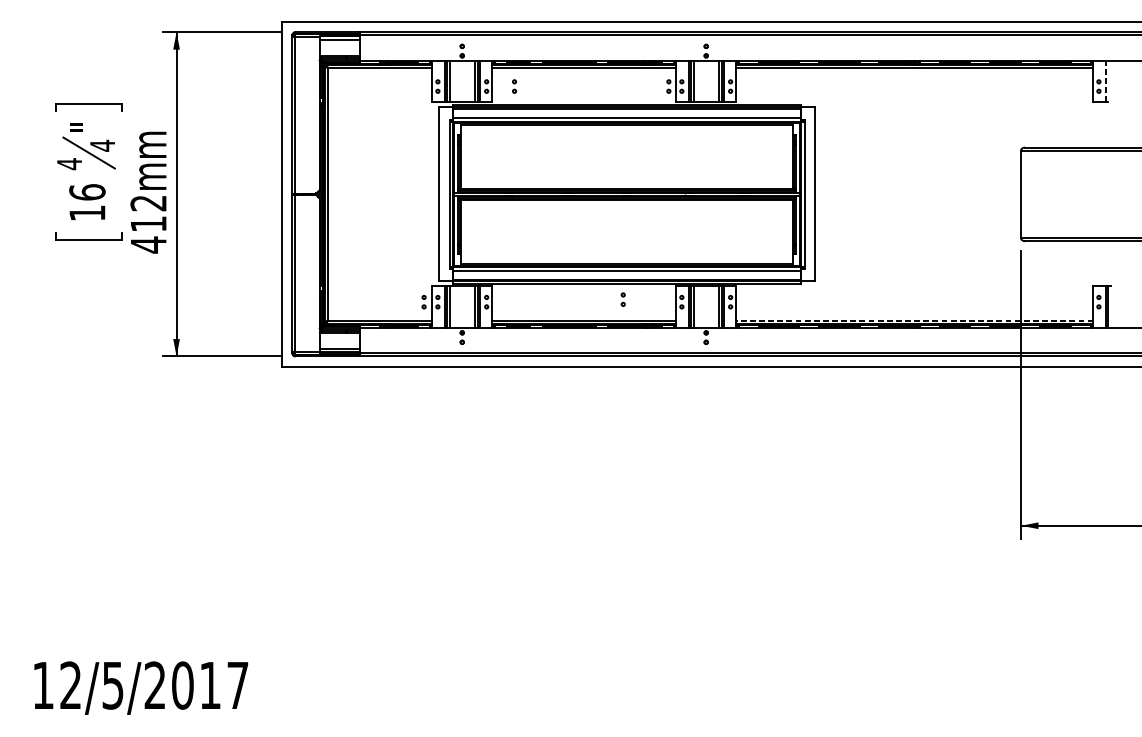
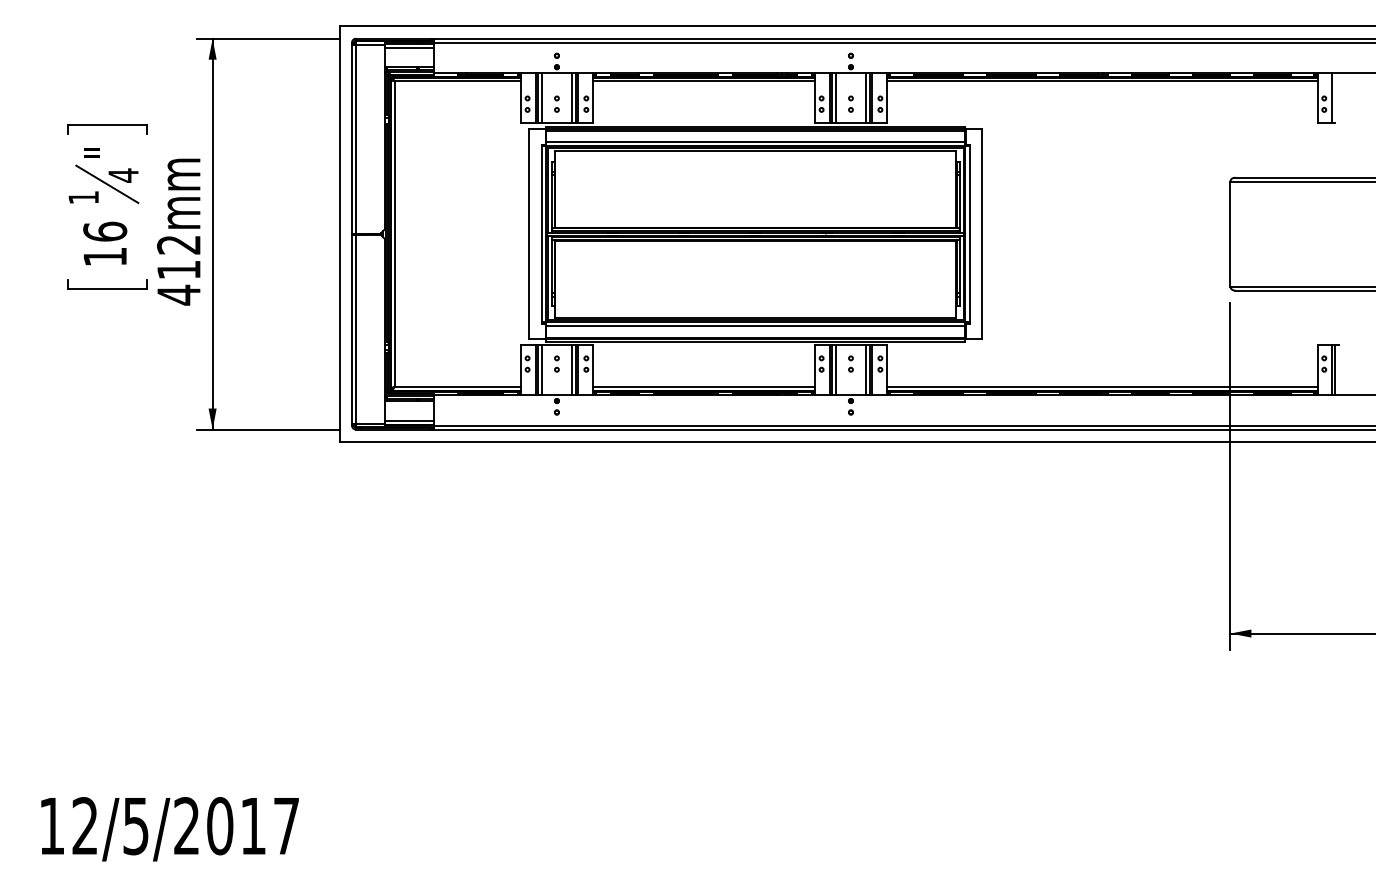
line: (1105, 81) -> (1332, 97), dashed -> solid
part: (514, 85) -> (556, 103), moved
part: (668, 85) -> (850, 103), moved
text: (69, 163) -> (83, 197), 4 -> 1
part: (622, 299) -> (850, 363), moved
part: (423, 301) -> (556, 363), moved
line: (914, 320) -> (1101, 386), dashed -> solid

